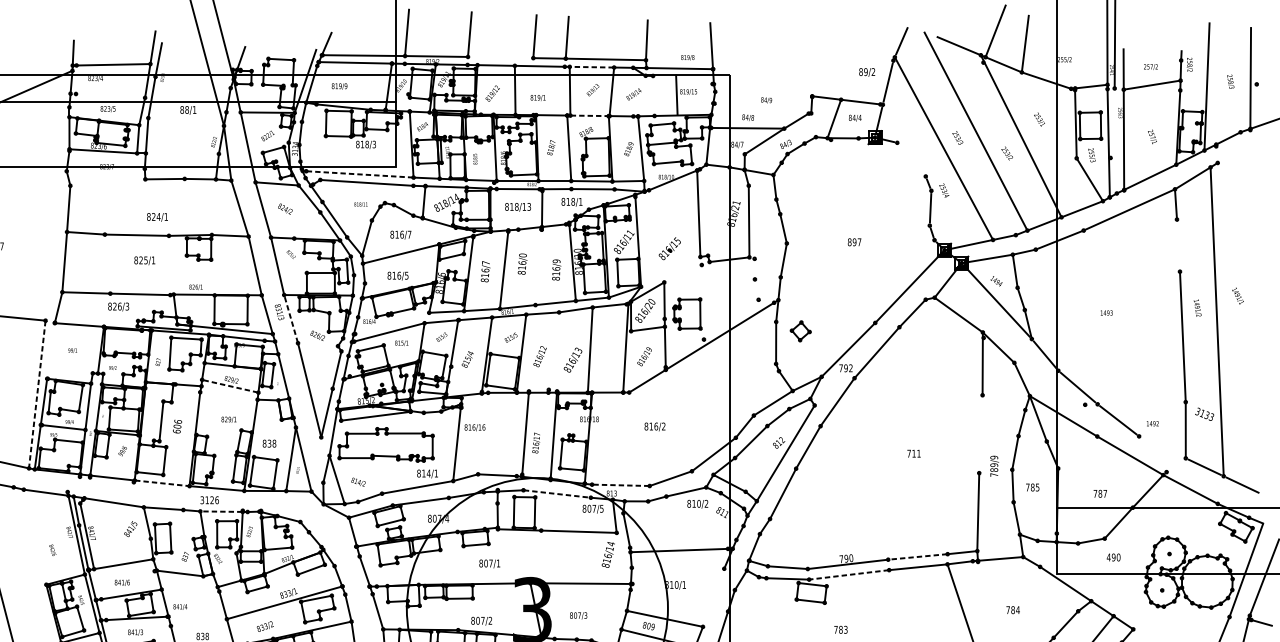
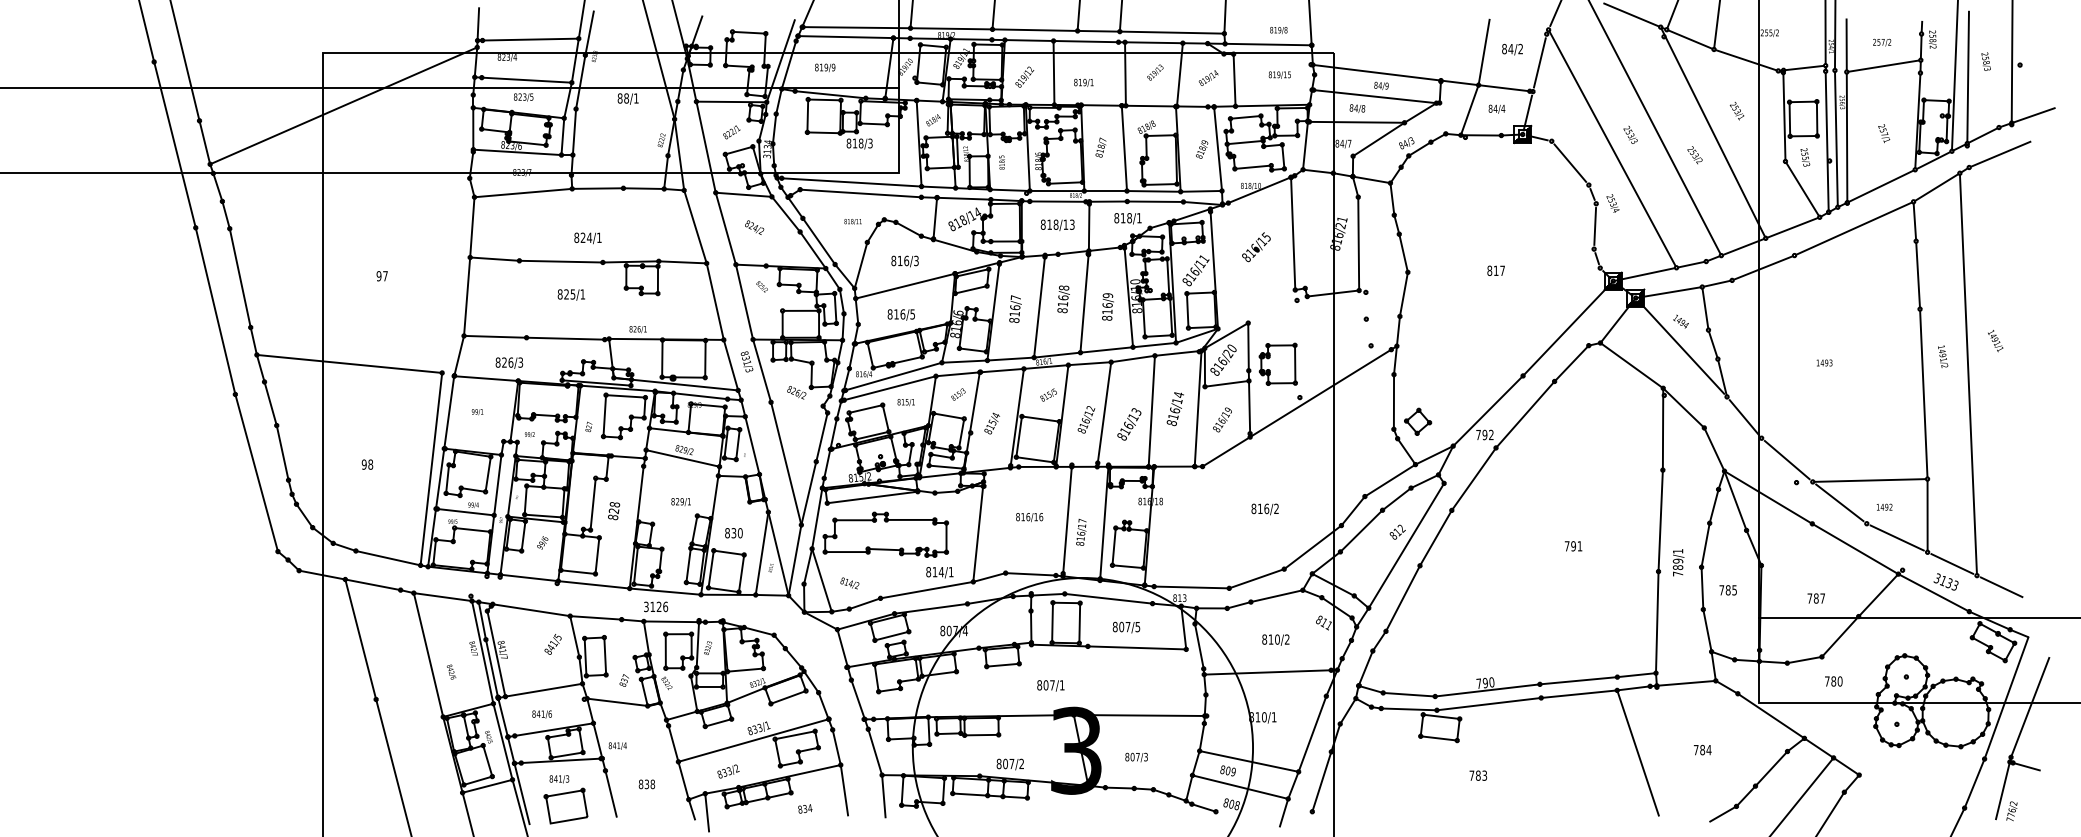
line: (500, 57) -> (1034, 29), added
line: (591, 67) -> (1153, 42), dashed -> solid
text: (865, 71) -> (1510, 48), 89/2 -> 84/2
line: (844, 73) -> (1483, 51), added
line: (762, 90) -> (1376, 72), added
line: (1216, 93) -> (1967, 76), added
line: (676, 94) -> (1234, 79), moved
line: (107, 95) -> (523, 79), added
line: (761, 108) -> (1374, 96), added
line: (589, 116) -> (1150, 106), dashed -> solid
line: (1115, 140) -> (1836, 138), added
line: (1241, 152) -> (2000, 153), added
line: (911, 159) -> (1570, 162), added
line: (358, 174) -> (849, 182), dashed -> solid
line: (107, 182) -> (522, 192), added
text: (409, 234) -> (916, 260), 816/7 -> 816/3
text: (854, 242) -> (1495, 270), 897 -> 817
line: (1178, 245) -> (1917, 274), added
text: (669, 248) -> (1256, 247), moved
text: (523, 255) -> (1064, 287), 816/0 -> 816/8
line: (538, 265) -> (1084, 301), added
text: (118, 306) -> (509, 362), moved
line: (290, 318) -> (761, 370), dashed -> solid
line: (391, 323) -> (892, 376), added
part: (801, 331) -> (1418, 421), moved
line: (51, 351) -> (449, 412), added
line: (553, 352) -> (1104, 414), added
line: (230, 386) -> (682, 458), dashed -> solid
line: (37, 394) -> (431, 469), dashed -> solid
line: (1141, 403) -> (1869, 480), added
text: (1204, 413) -> (1945, 581), moved
text: (177, 427) -> (613, 511), 606 -> 828
text: (474, 427) -> (1029, 517), moved
text: (654, 427) -> (1264, 509), moved
line: (980, 433) -> (1660, 520), added
text: (273, 443) -> (739, 533), 838 -> 830
line: (1161, 446) -> (1896, 537), added
text: (913, 453) -> (1573, 546), 711 -> 791
text: (993, 457) -> (1677, 551), 789/9 -> 789/1
line: (316, 464) -> (794, 560), added
line: (162, 483) -> (594, 584), dashed -> solid
line: (620, 485) -> (1191, 587), dashed -> solid
line: (557, 493) -> (1108, 598), dashed -> solid
text: (697, 503) -> (1275, 639), moved
text: (593, 509) -> (1126, 627), moved
line: (220, 511) -> (670, 621), dashed -> solid
line: (35, 536) -> (428, 654), added
text: (607, 555) -> (1174, 409), moved
line: (917, 556) -> (1578, 680), dashed -> solid
text: (1111, 557) -> (1830, 681), 490 -> 780
text: (489, 563) -> (1050, 685), moved
line: (848, 575) -> (1488, 704), dashed -> solid
line: (713, 597) -> (1312, 733), added

